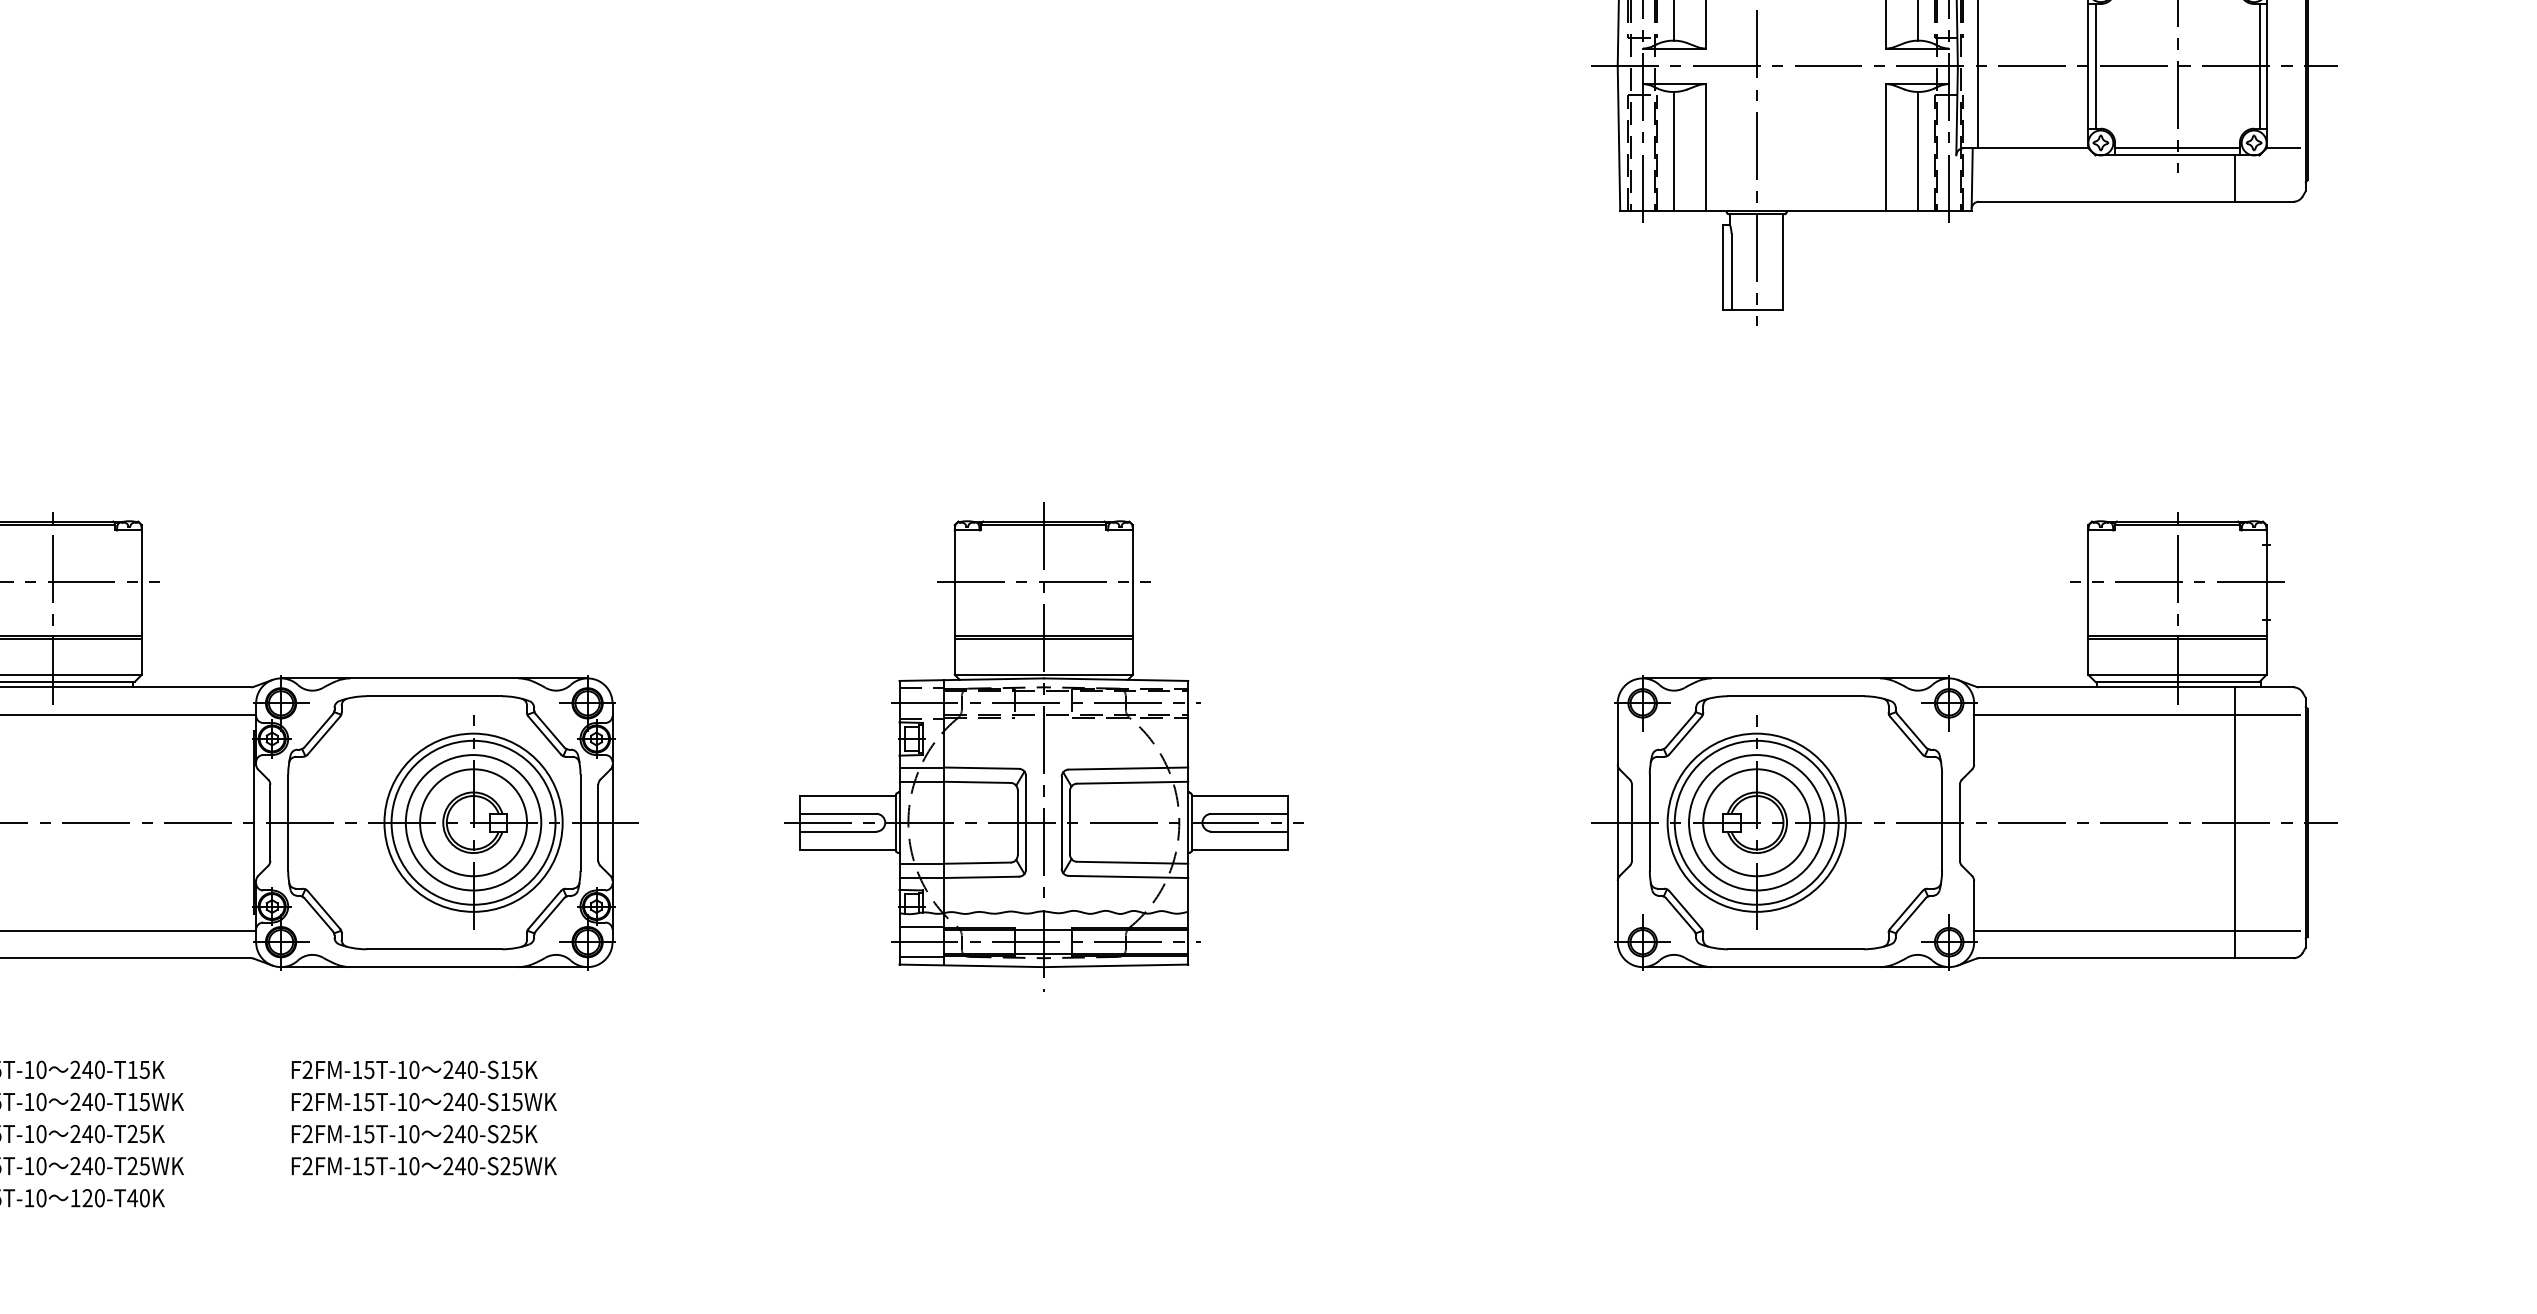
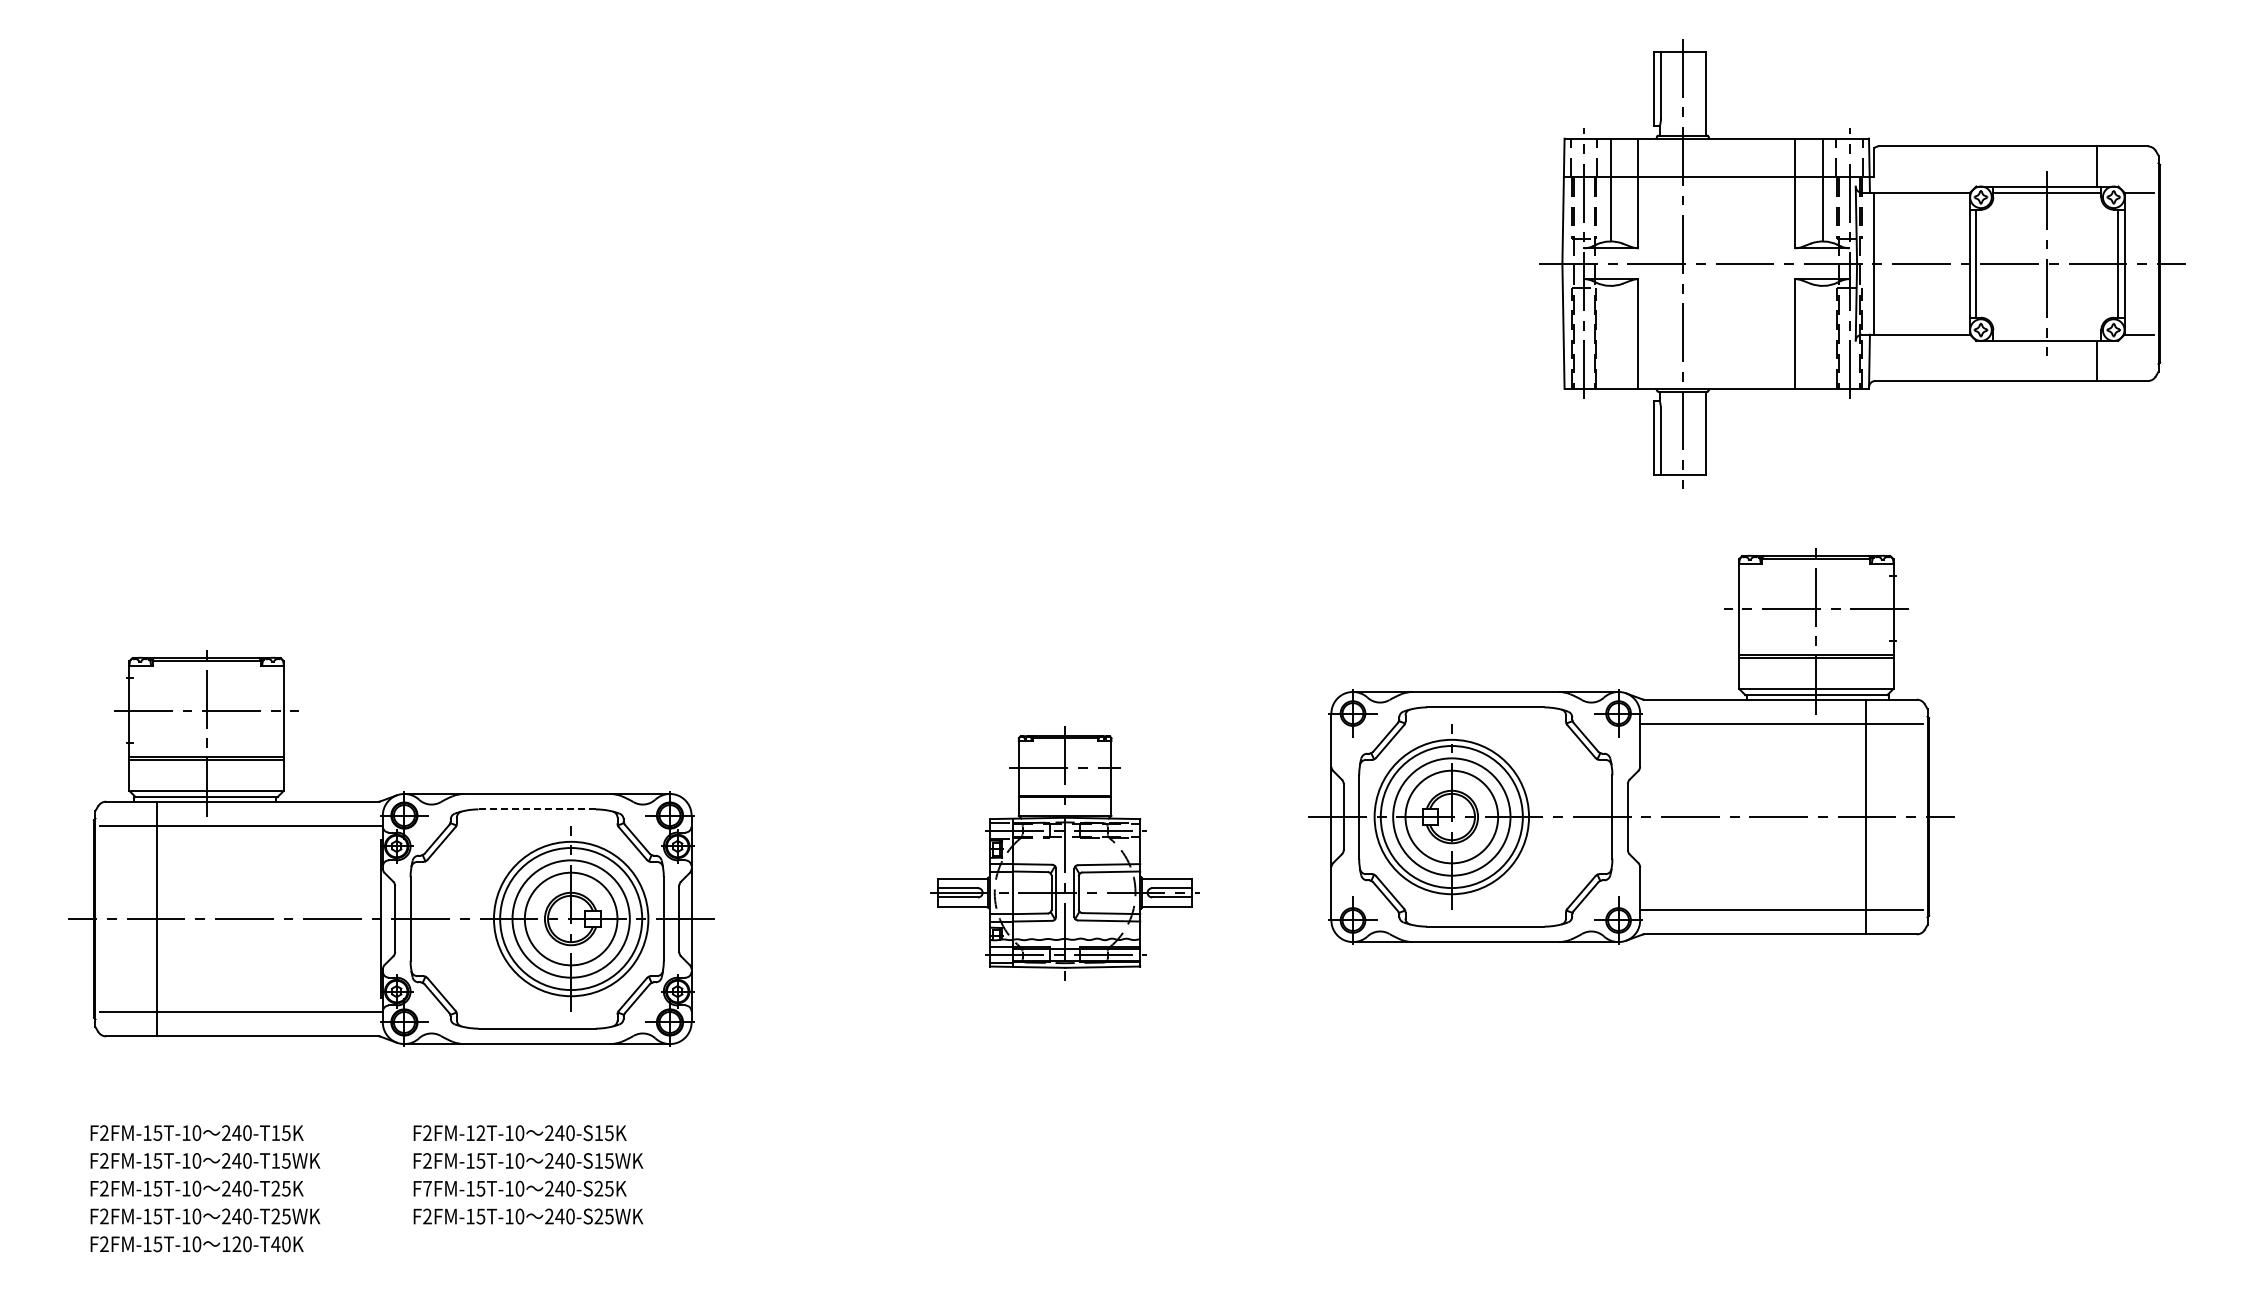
line: (2177, 148) -> (2047, 334), removed
line: (1673, 150) -> (1610, 336), removed
line: (1917, 150) -> (1822, 336), removed
line: (434, 696) -> (537, 809), solid -> dashed
part: (1964, 741) -> (1631, 746), moved
part: (1042, 747) -> (1064, 853), size x0.6
text: (368, 1070) -> (480, 1133), F2FM-15T-10 -> F2FM-12T-10
text: (307, 1133) -> (427, 1188), F2FM-15T-10 -> F7FM-15T-10

